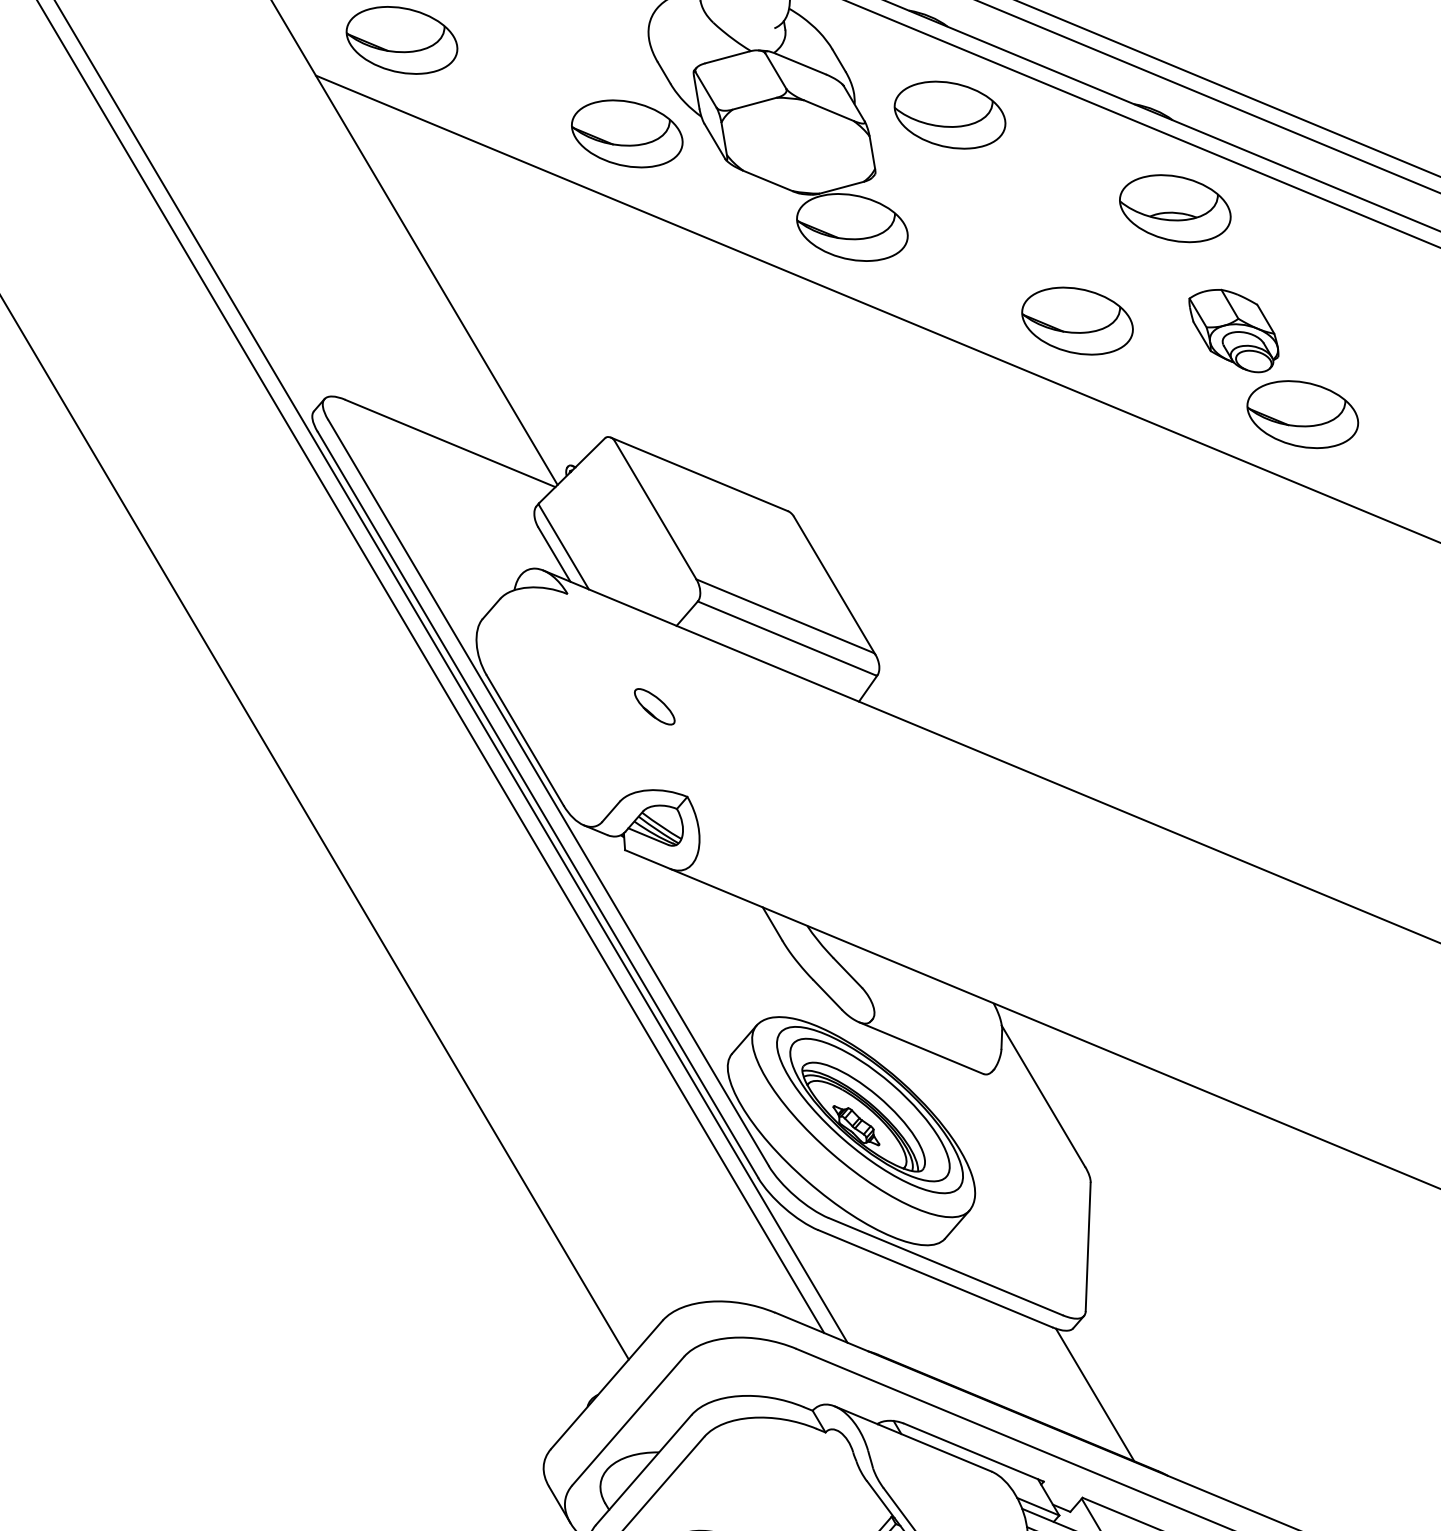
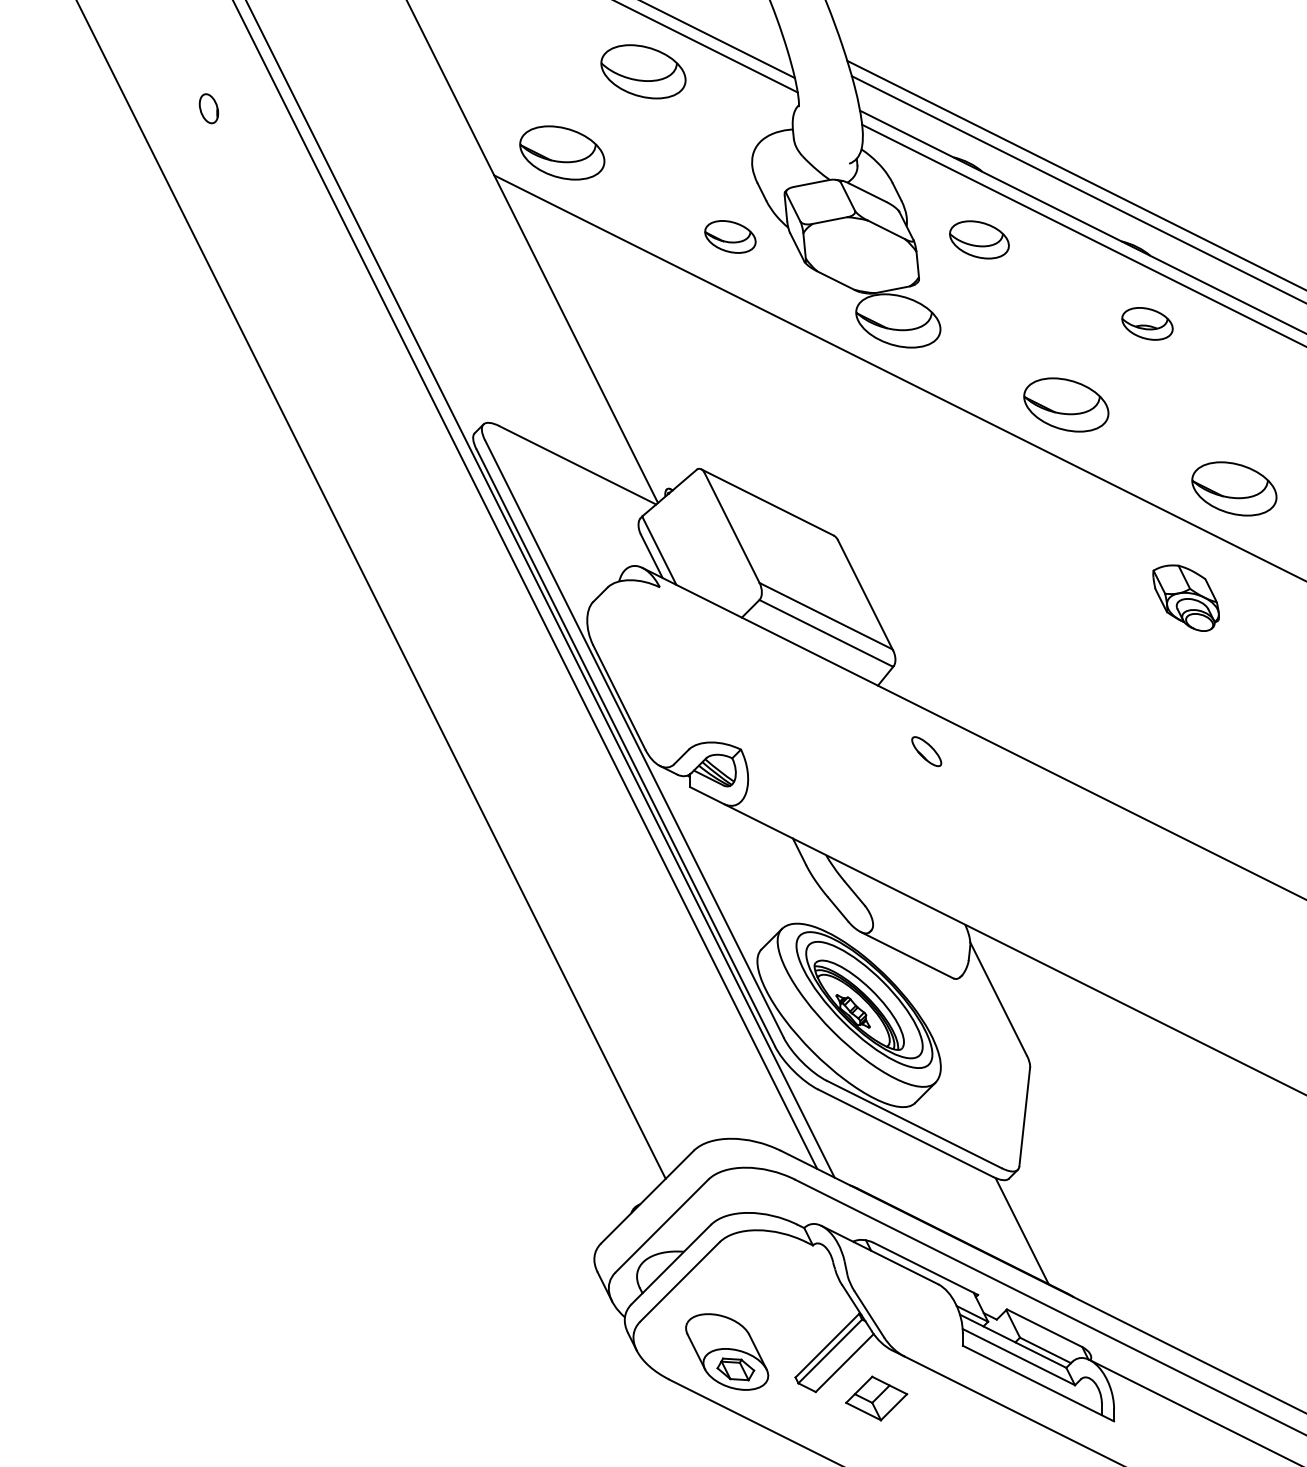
part: (950, 114) -> (979, 239), size x0.7
part: (627, 133) -> (730, 236), size x0.6
part: (1175, 208) -> (1147, 323), size x0.6
part: (1233, 330) -> (1185, 597), moved
part: (654, 706) -> (926, 751), moved

